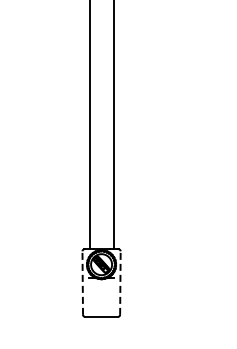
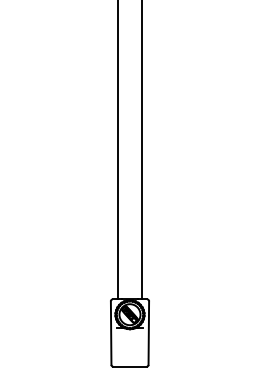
line: (83, 283) -> (111, 333), dashed -> solid
line: (120, 283) -> (148, 333), dashed -> solid

